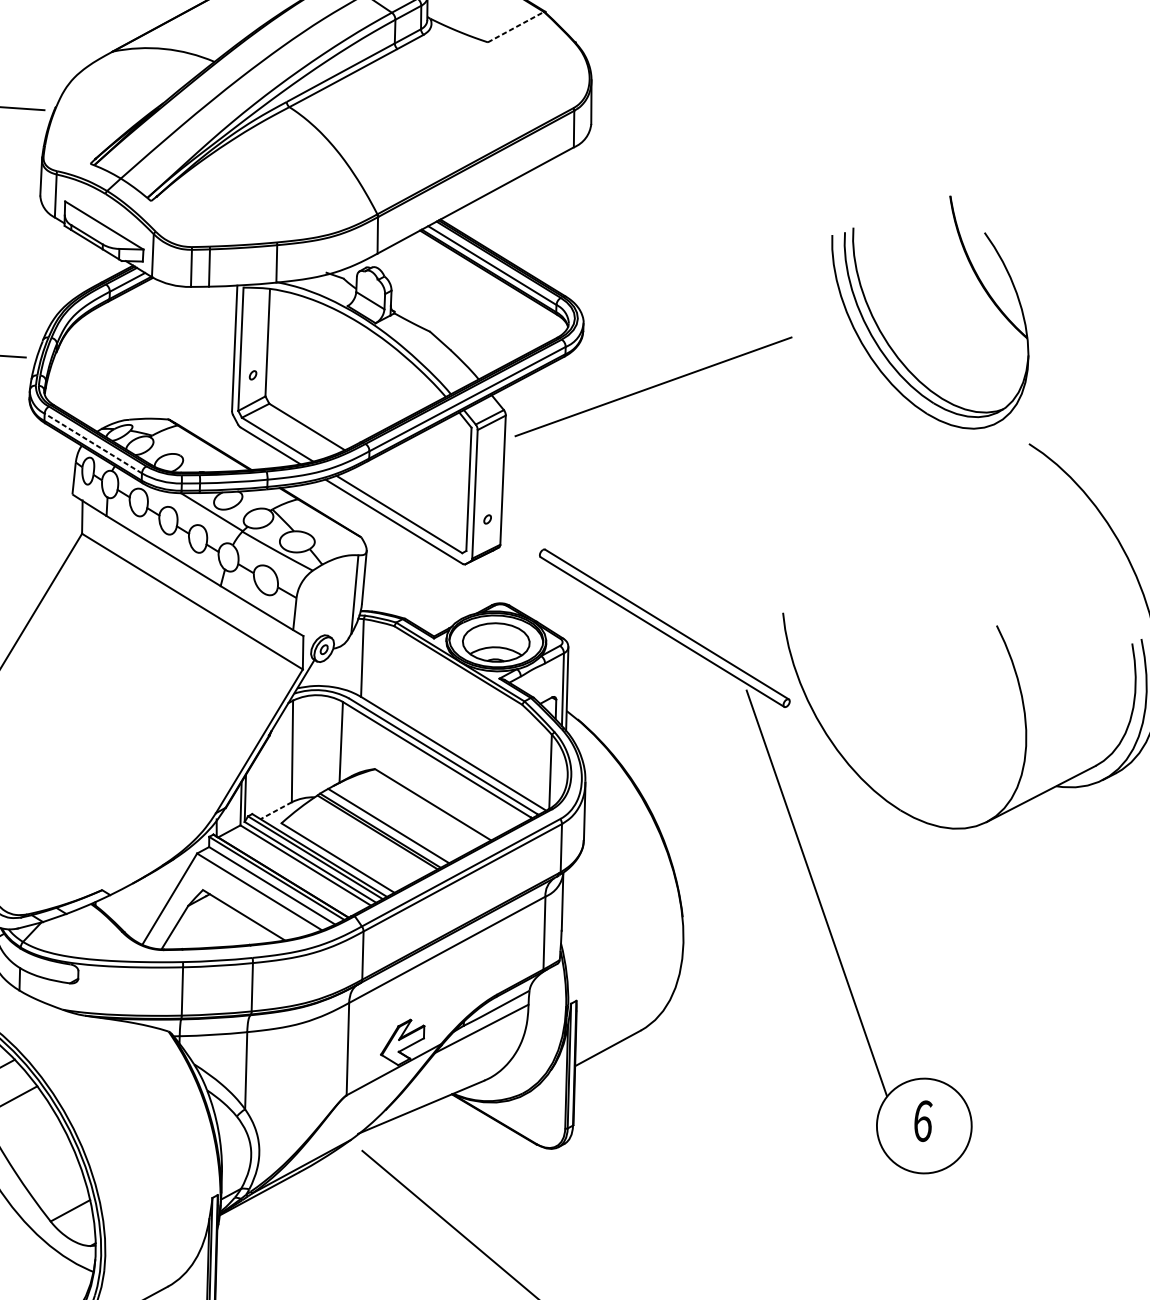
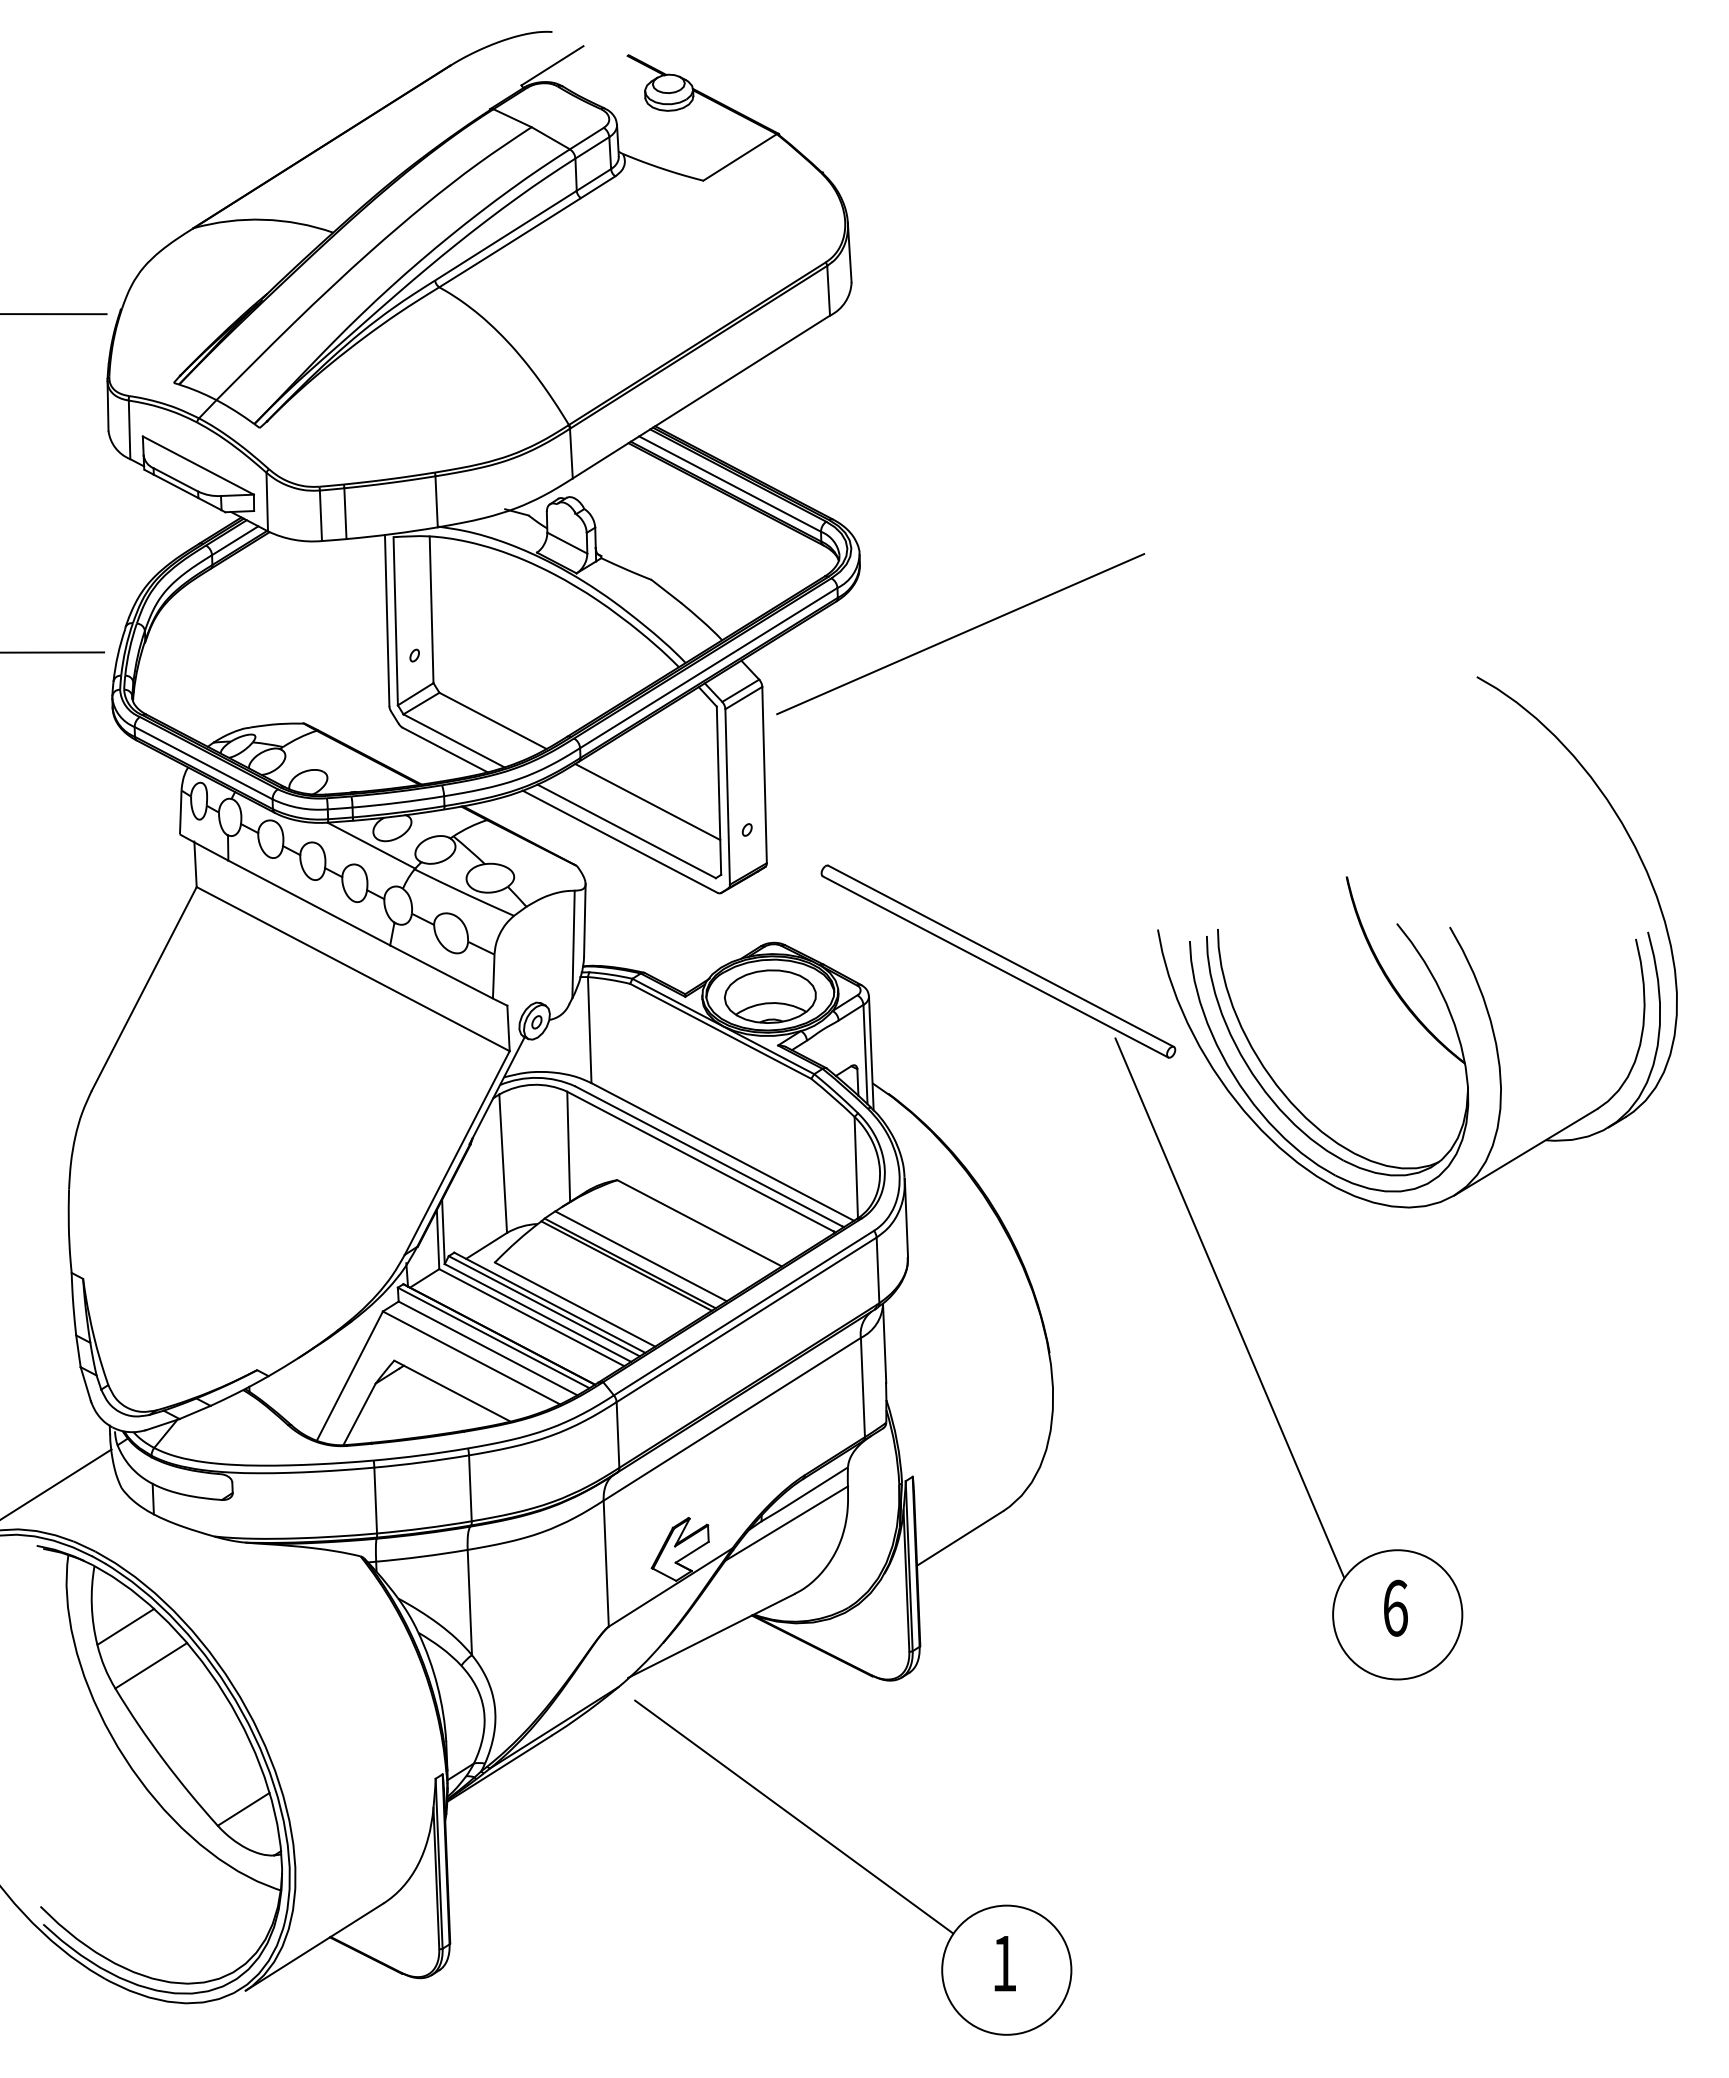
line: (516, 27) -> (740, 157), dashed -> solid
part: (884, 336) -> (1270, 1074), moved
line: (93, 443) -> (203, 763), dashed -> solid
line: (416, 493) -> (647, 801), added
line: (276, 811) -> (486, 1246), dashed -> solid

